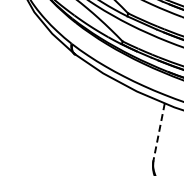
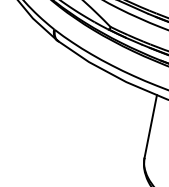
line: (159, 131) -> (151, 126), dashed -> solid

